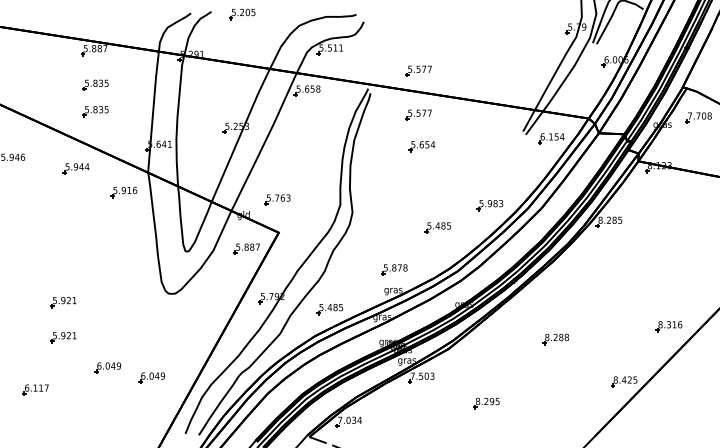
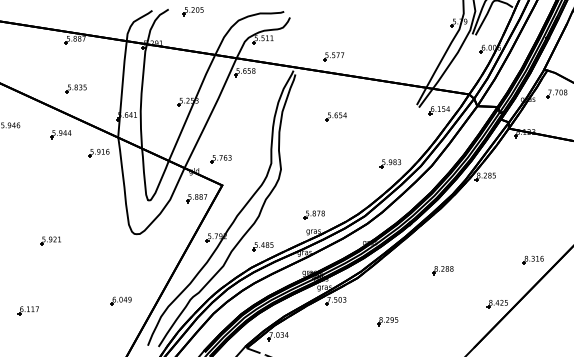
part: (94, 84) -> (75, 67), removed
part: (418, 114) -> (333, 91), removed
part: (437, 227) -> (348, 181), removed
part: (63, 336) -> (50, 268), removed
part: (107, 367) -> (85, 292), removed

